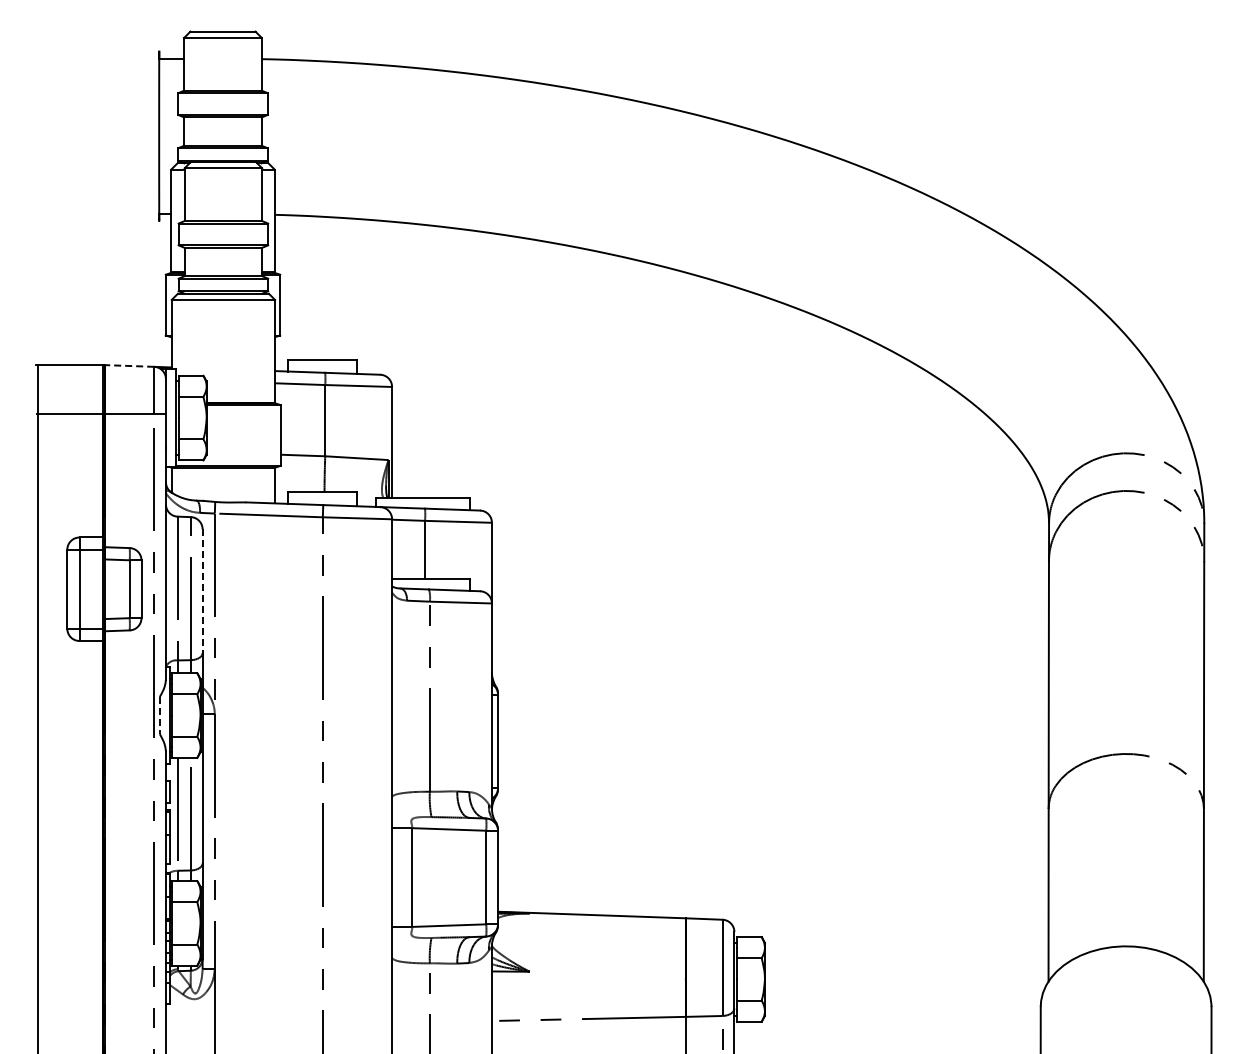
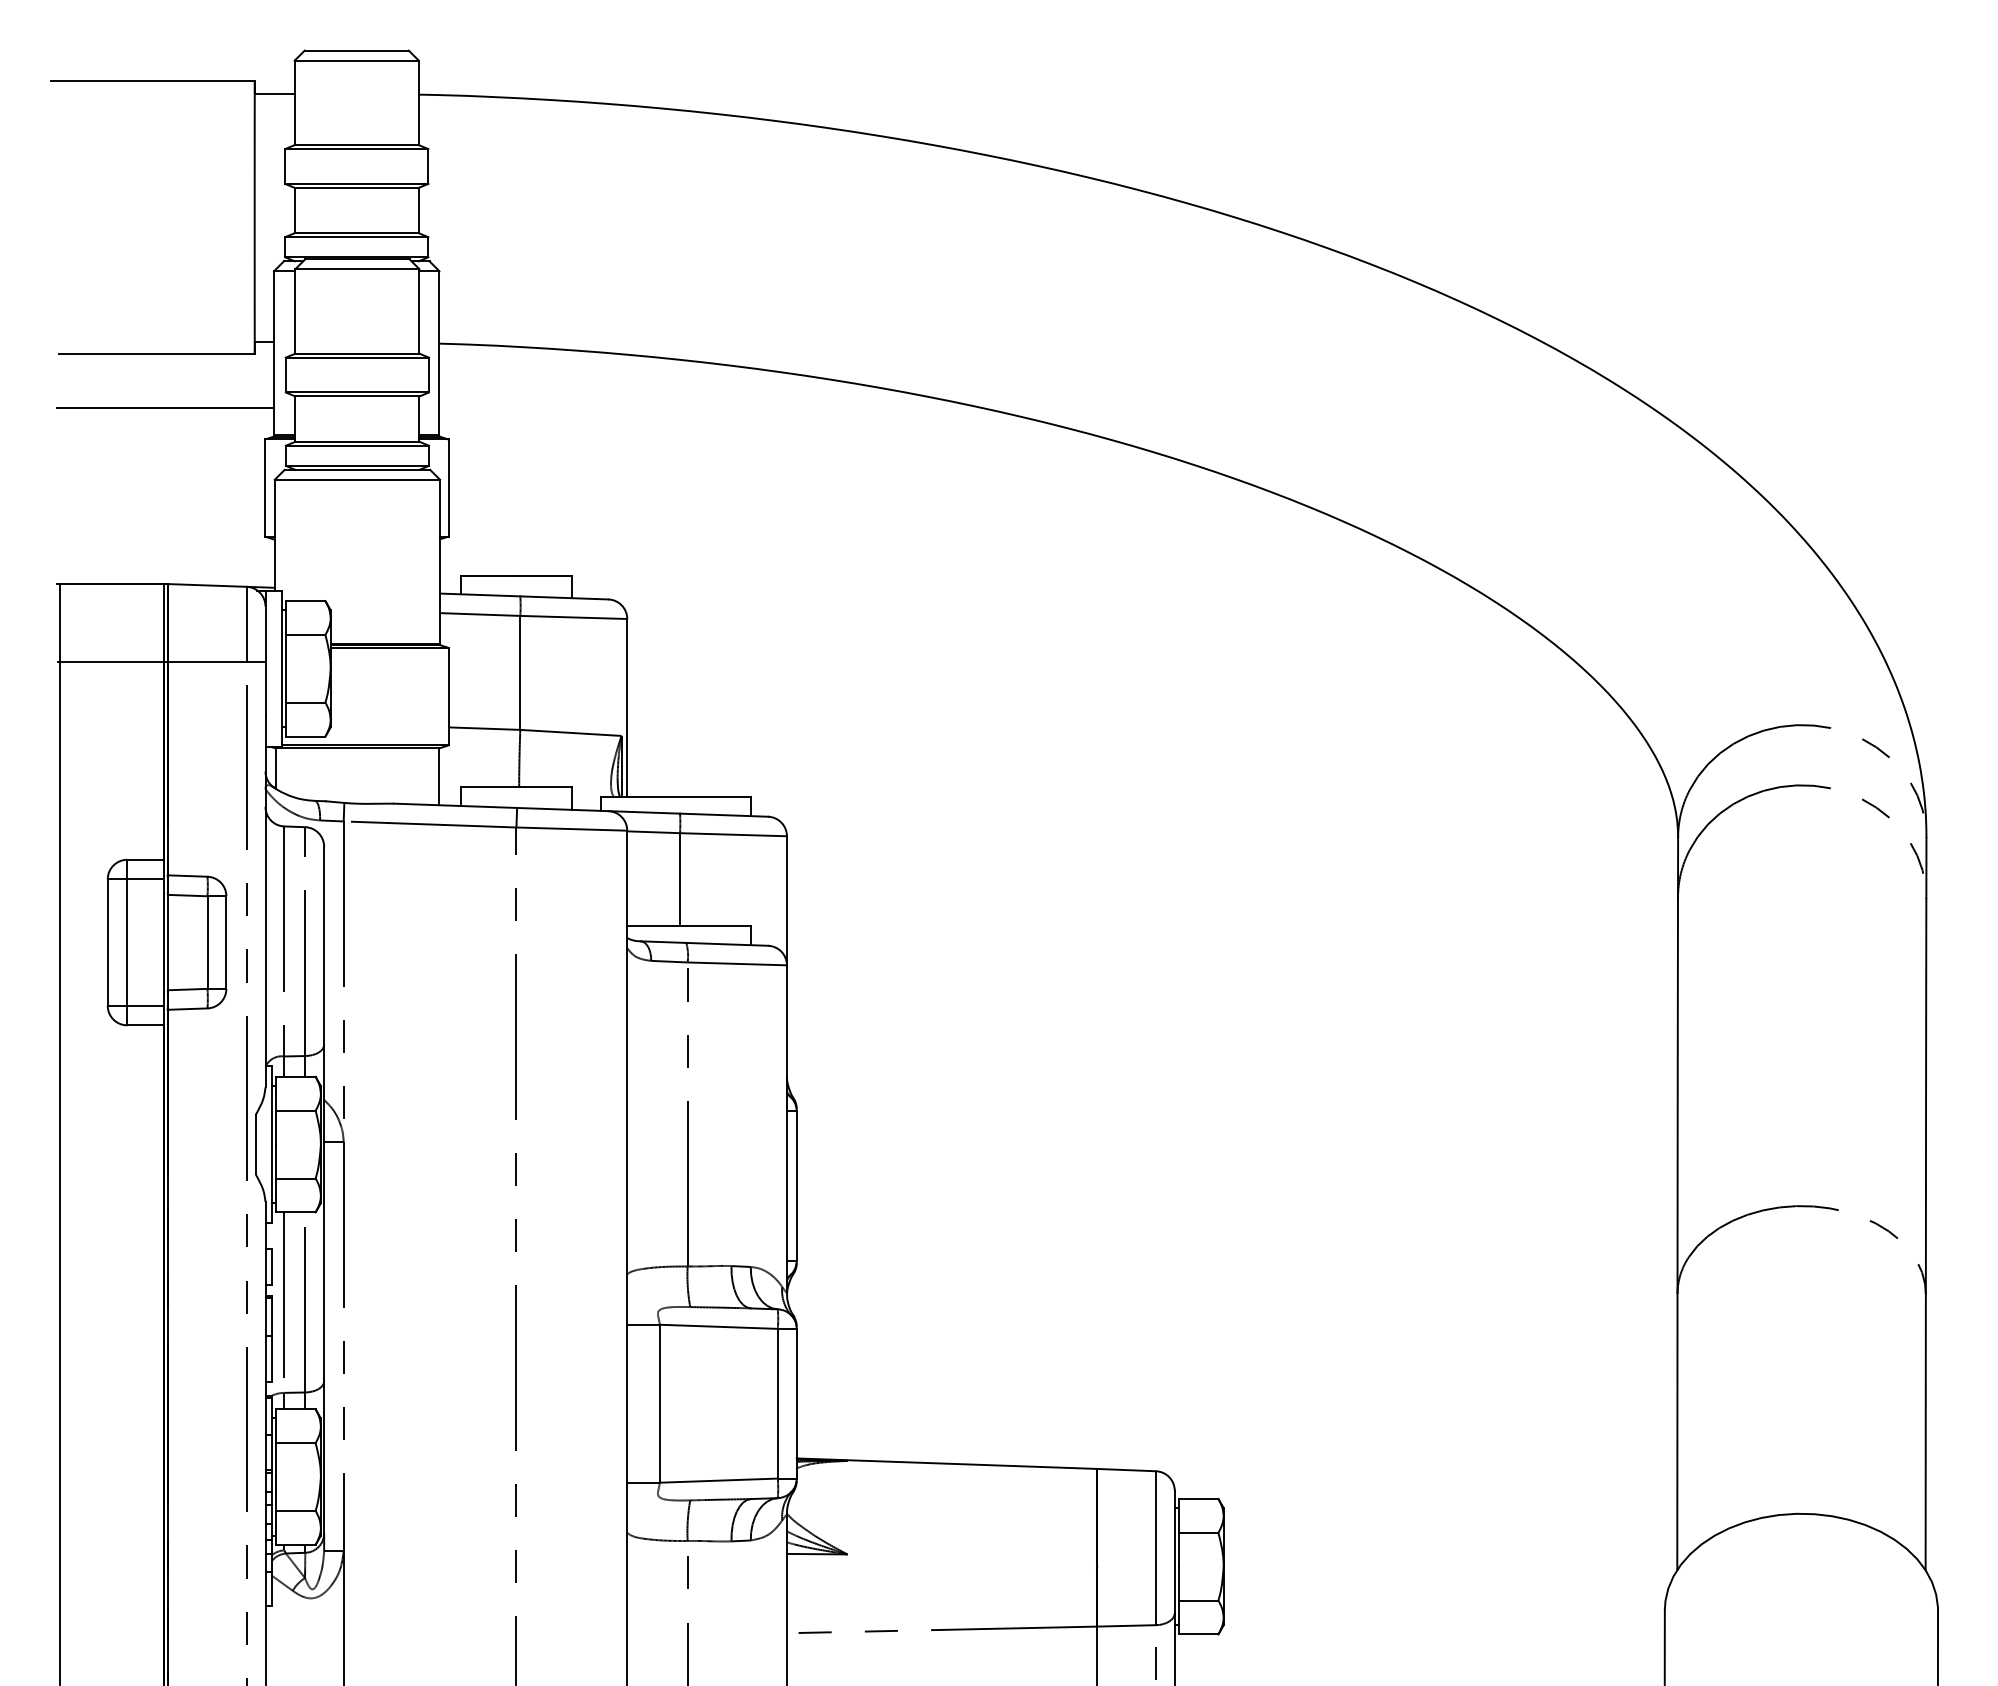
line: (95, 50) -> (152, 80), added
line: (97, 221) -> (156, 354), added
line: (103, 255) -> (165, 408), added
line: (129, 365) -> (207, 584), dashed -> solid
line: (202, 591) -> (323, 946), dashed -> solid
line: (159, 715) -> (255, 1144), dashed -> solid

